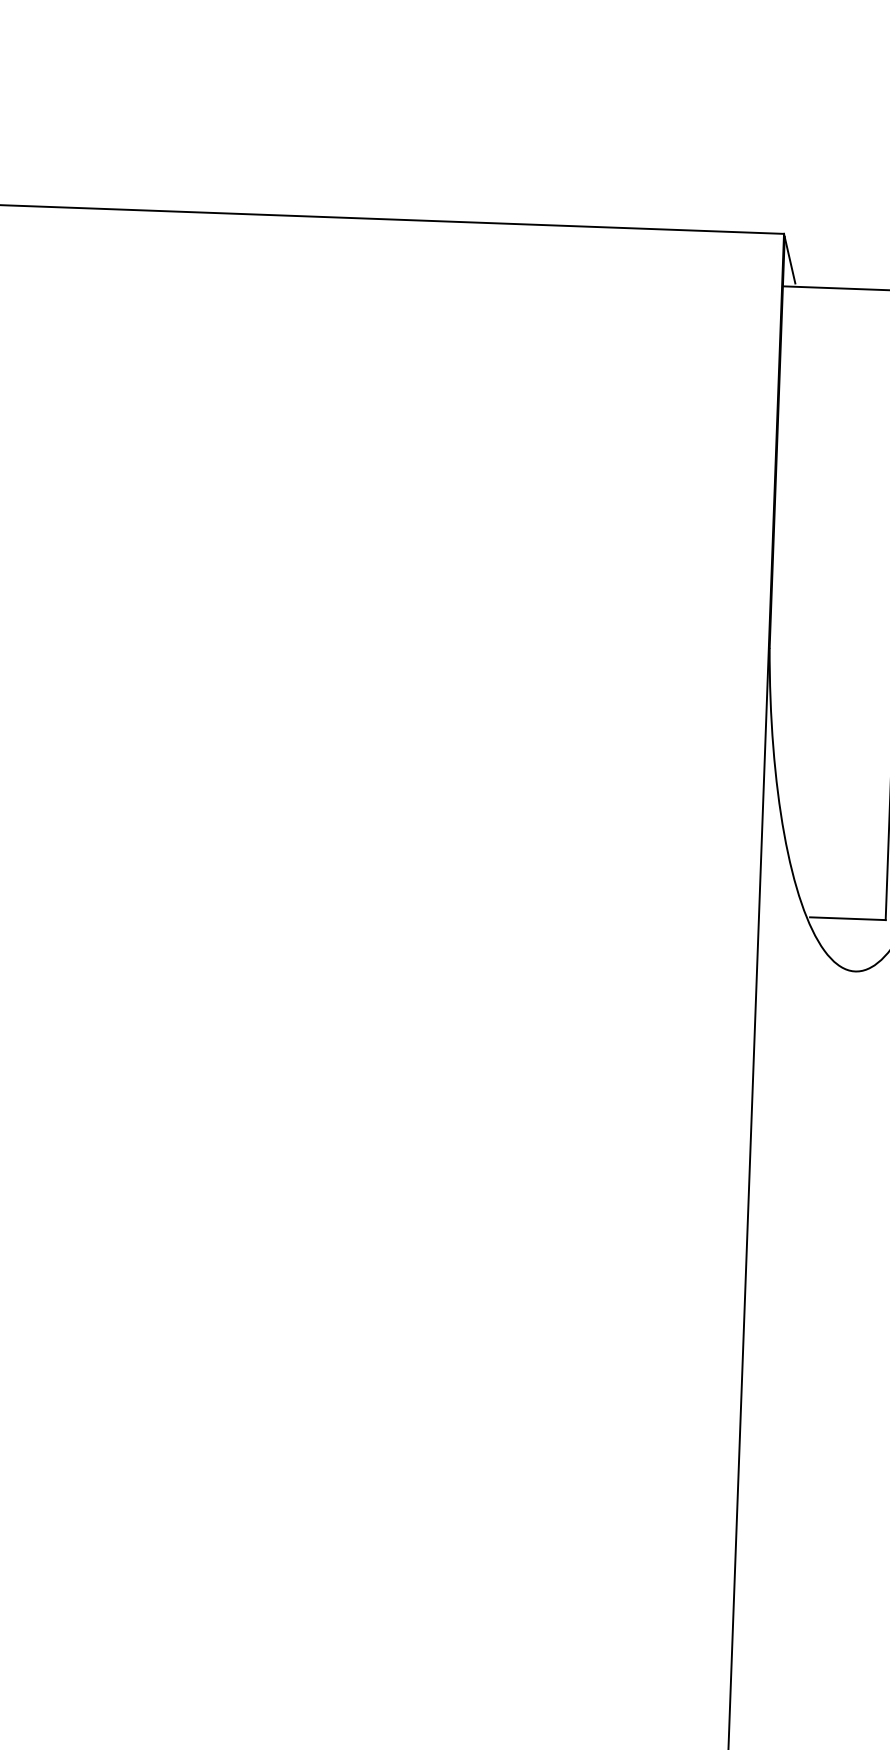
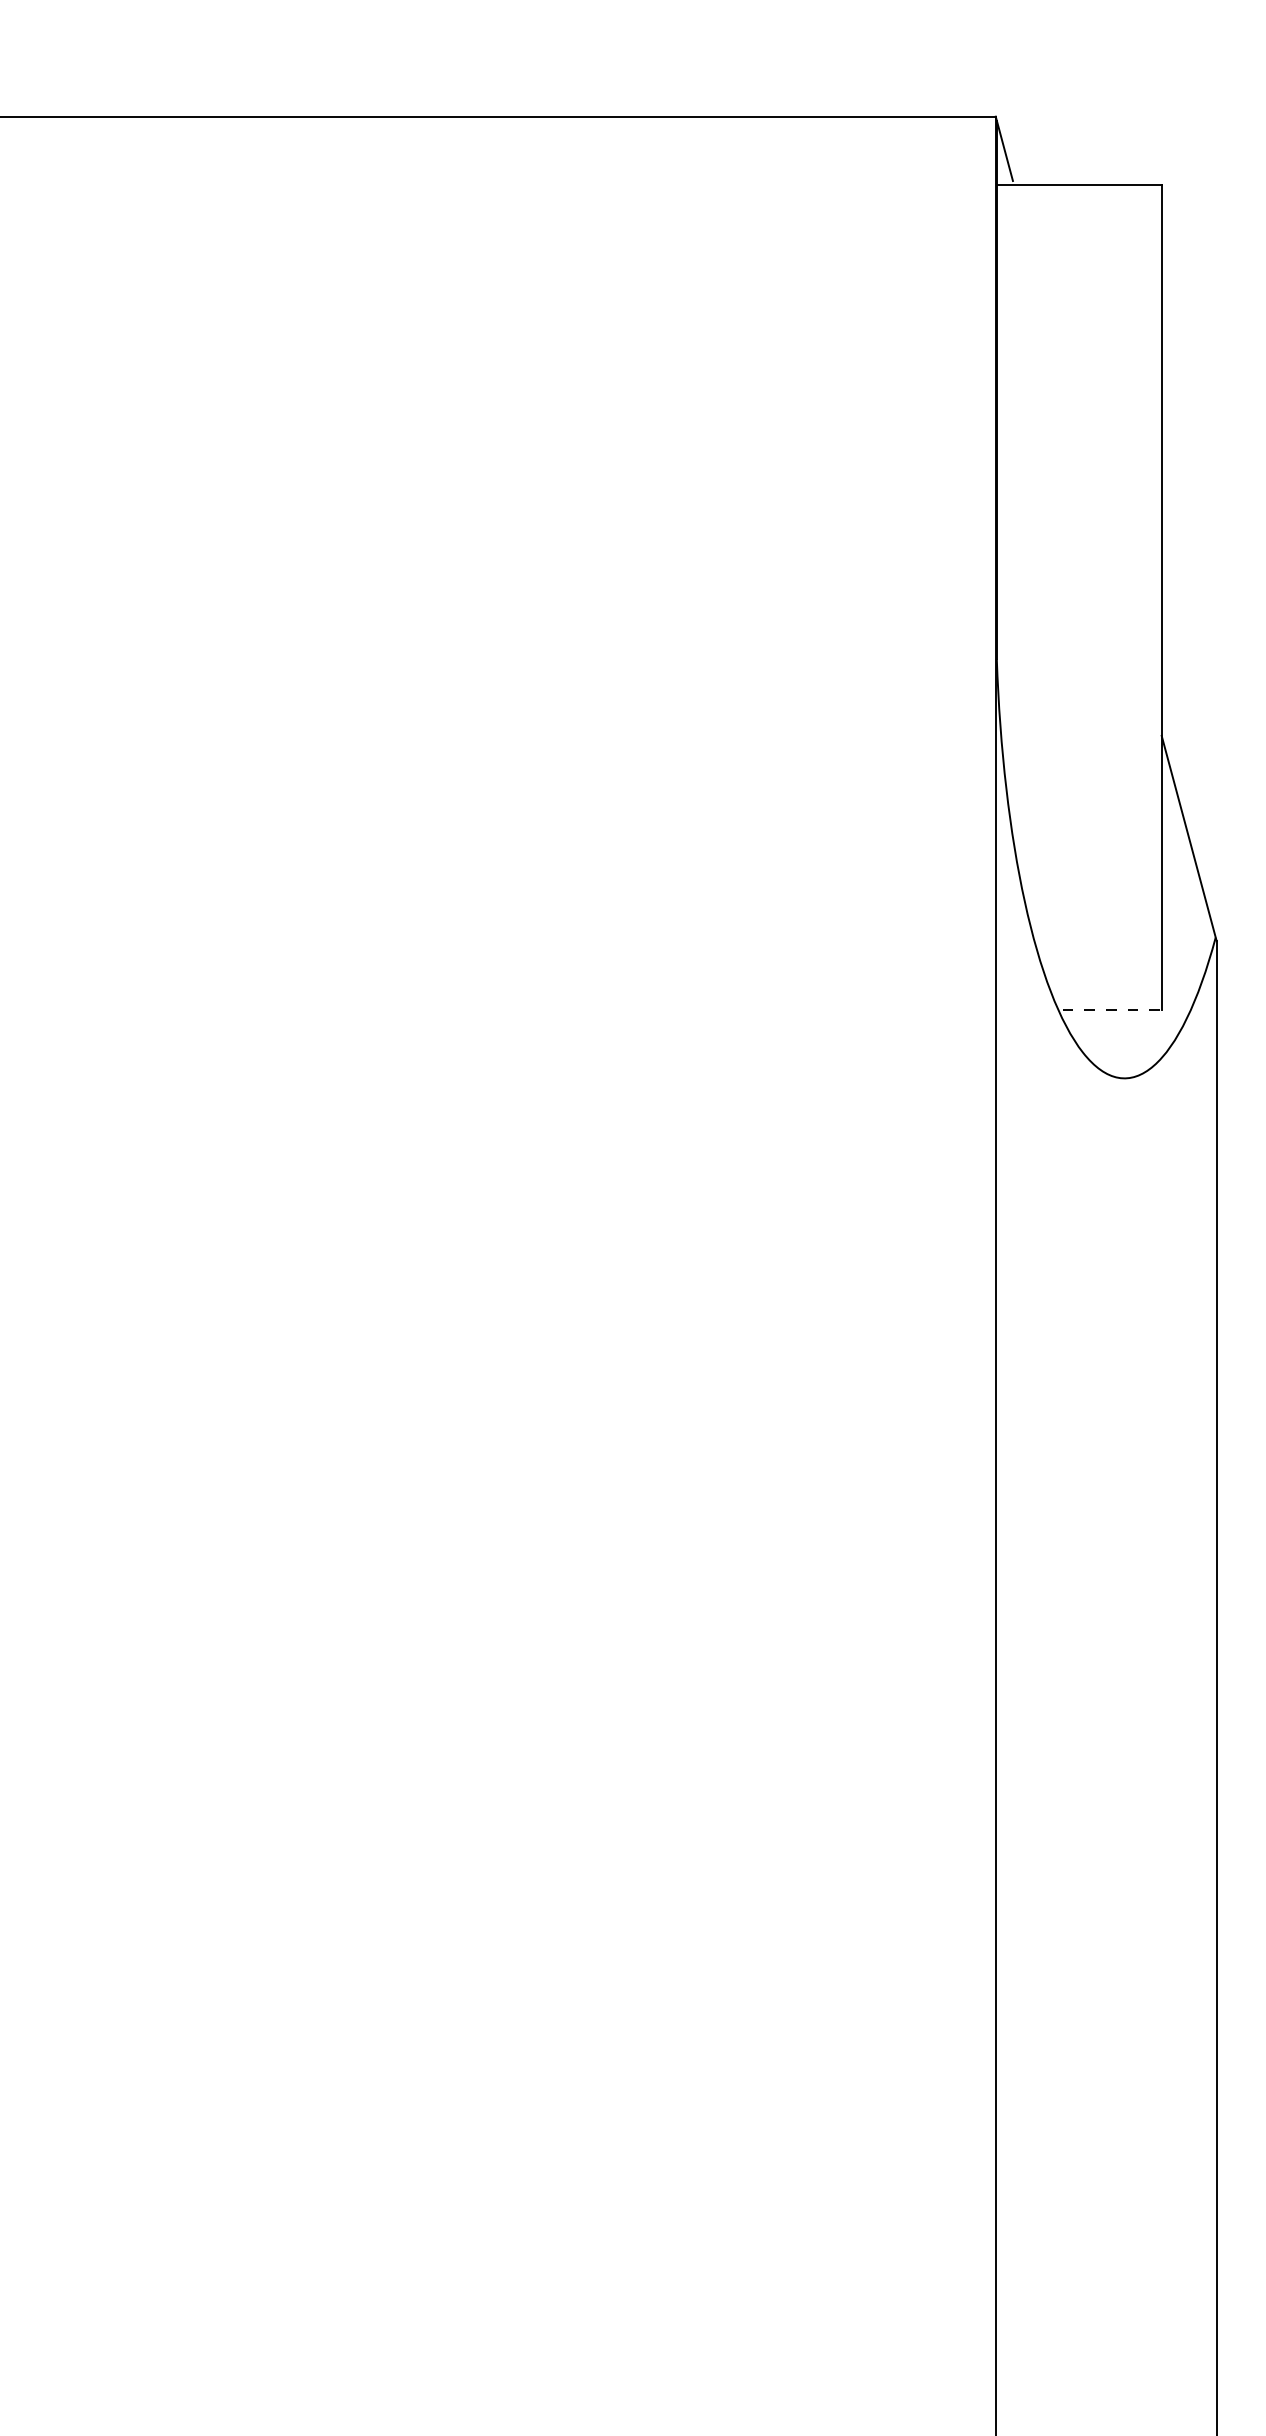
line: (848, 918) -> (1112, 1009), solid -> dashed

